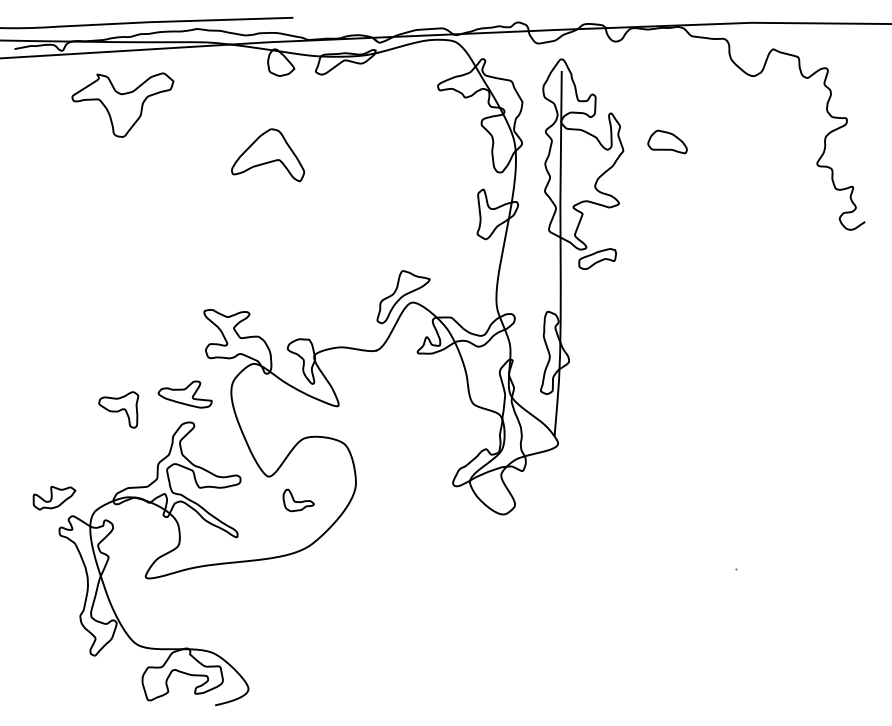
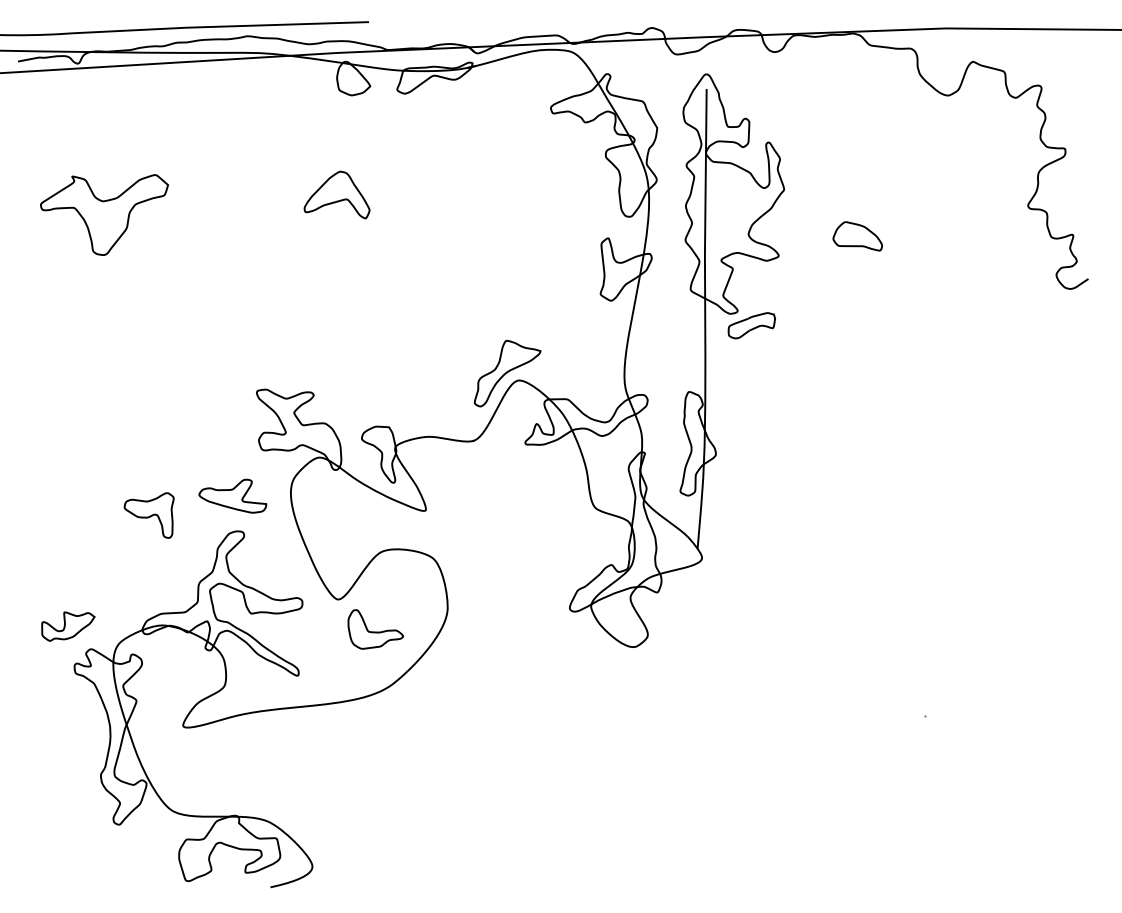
part: (122, 104) -> (104, 214), moved
part: (667, 142) -> (857, 236), moved
part: (267, 154) -> (336, 194), size x0.71
part: (298, 500) -> (375, 629), size x1.43

